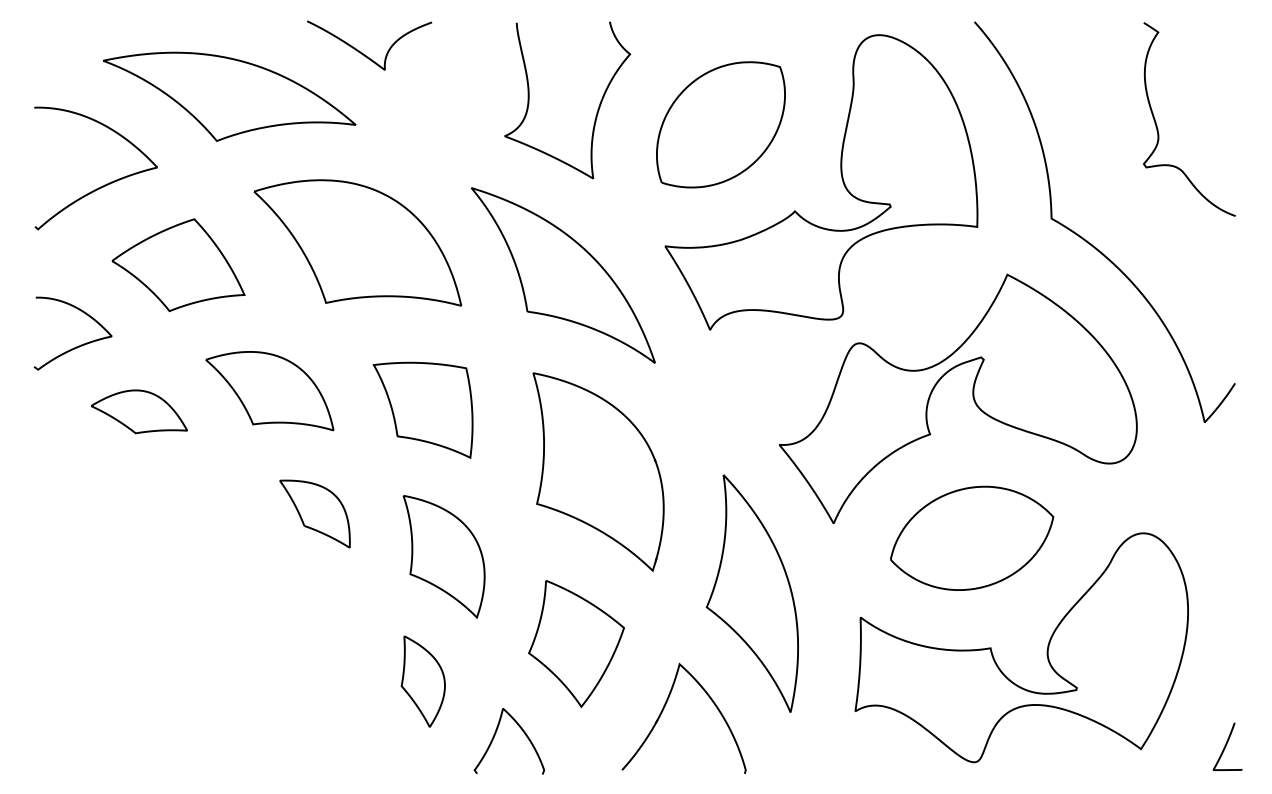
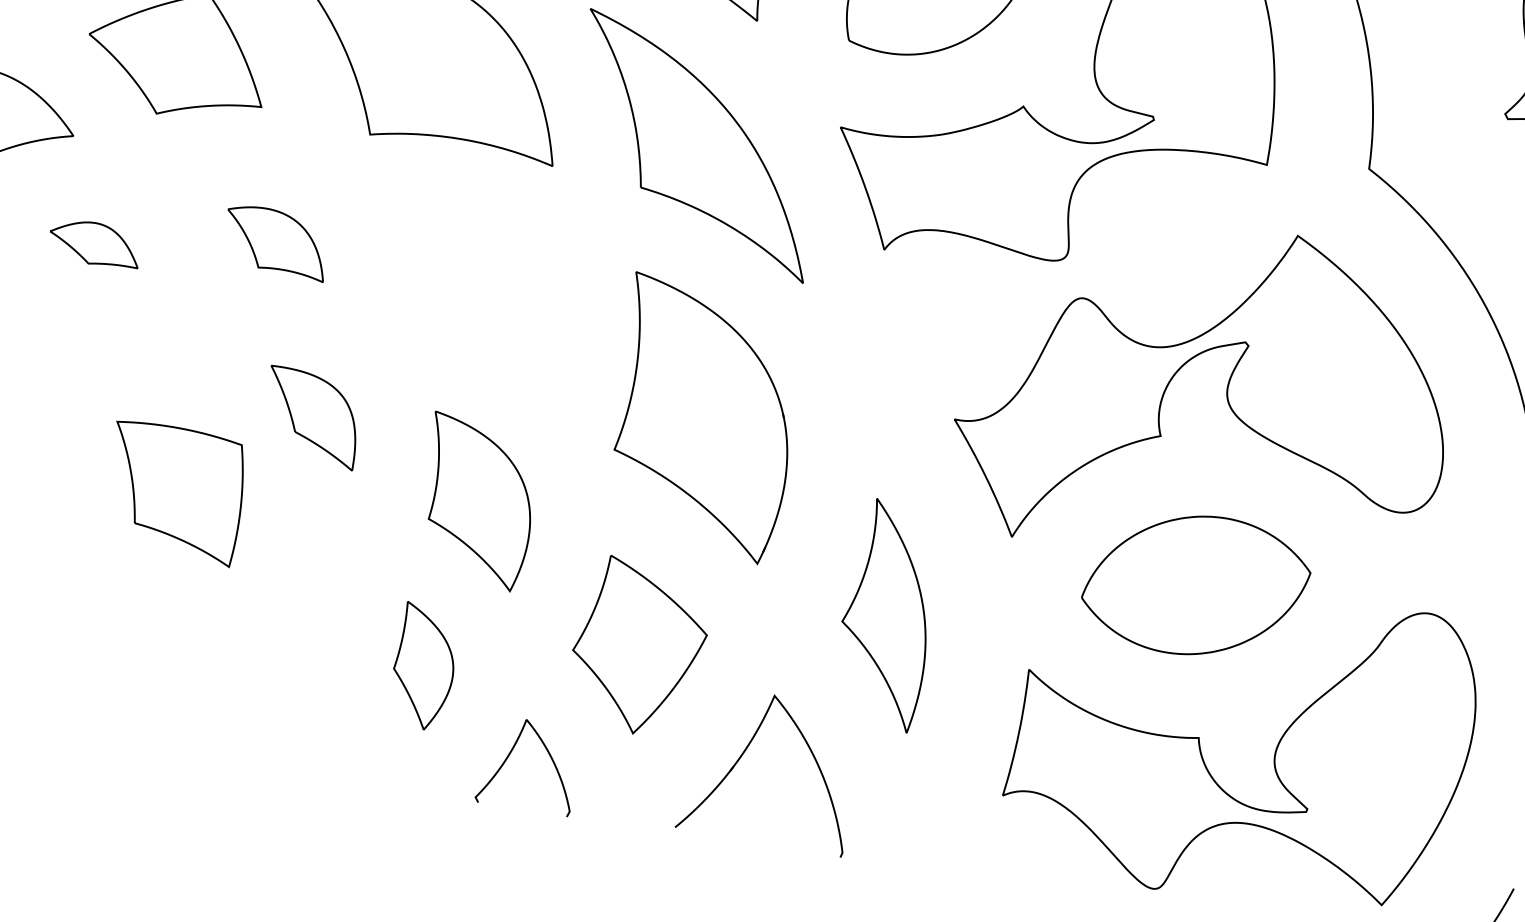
part: (269, 391) -> (275, 242), size x0.6
part: (422, 409) -> (174, 491), moved
part: (138, 411) -> (94, 243), size x0.7
part: (751, 593) -> (886, 614), size x0.7

